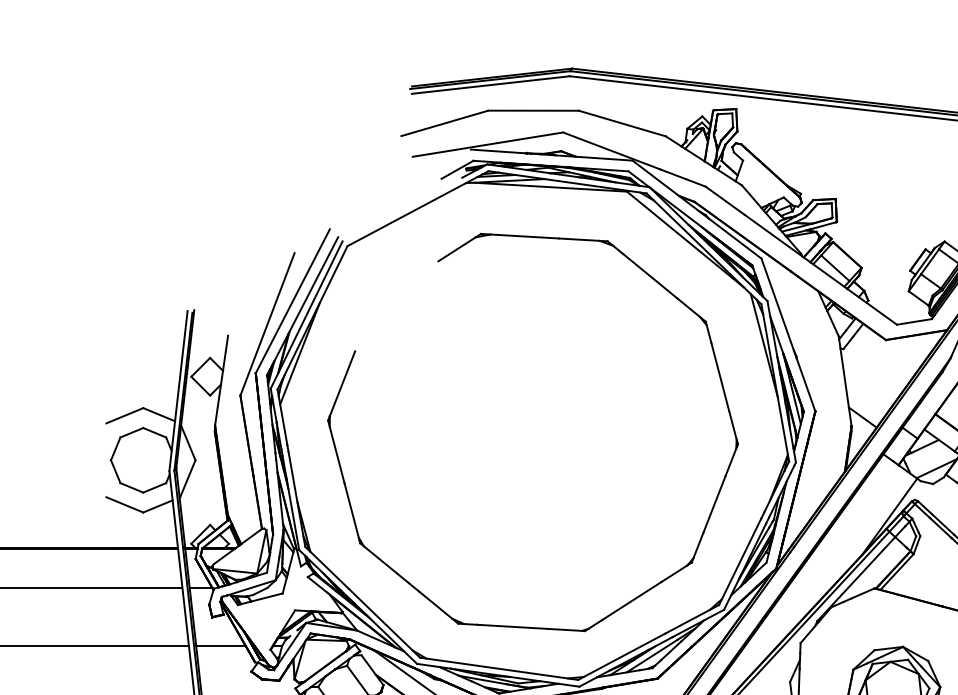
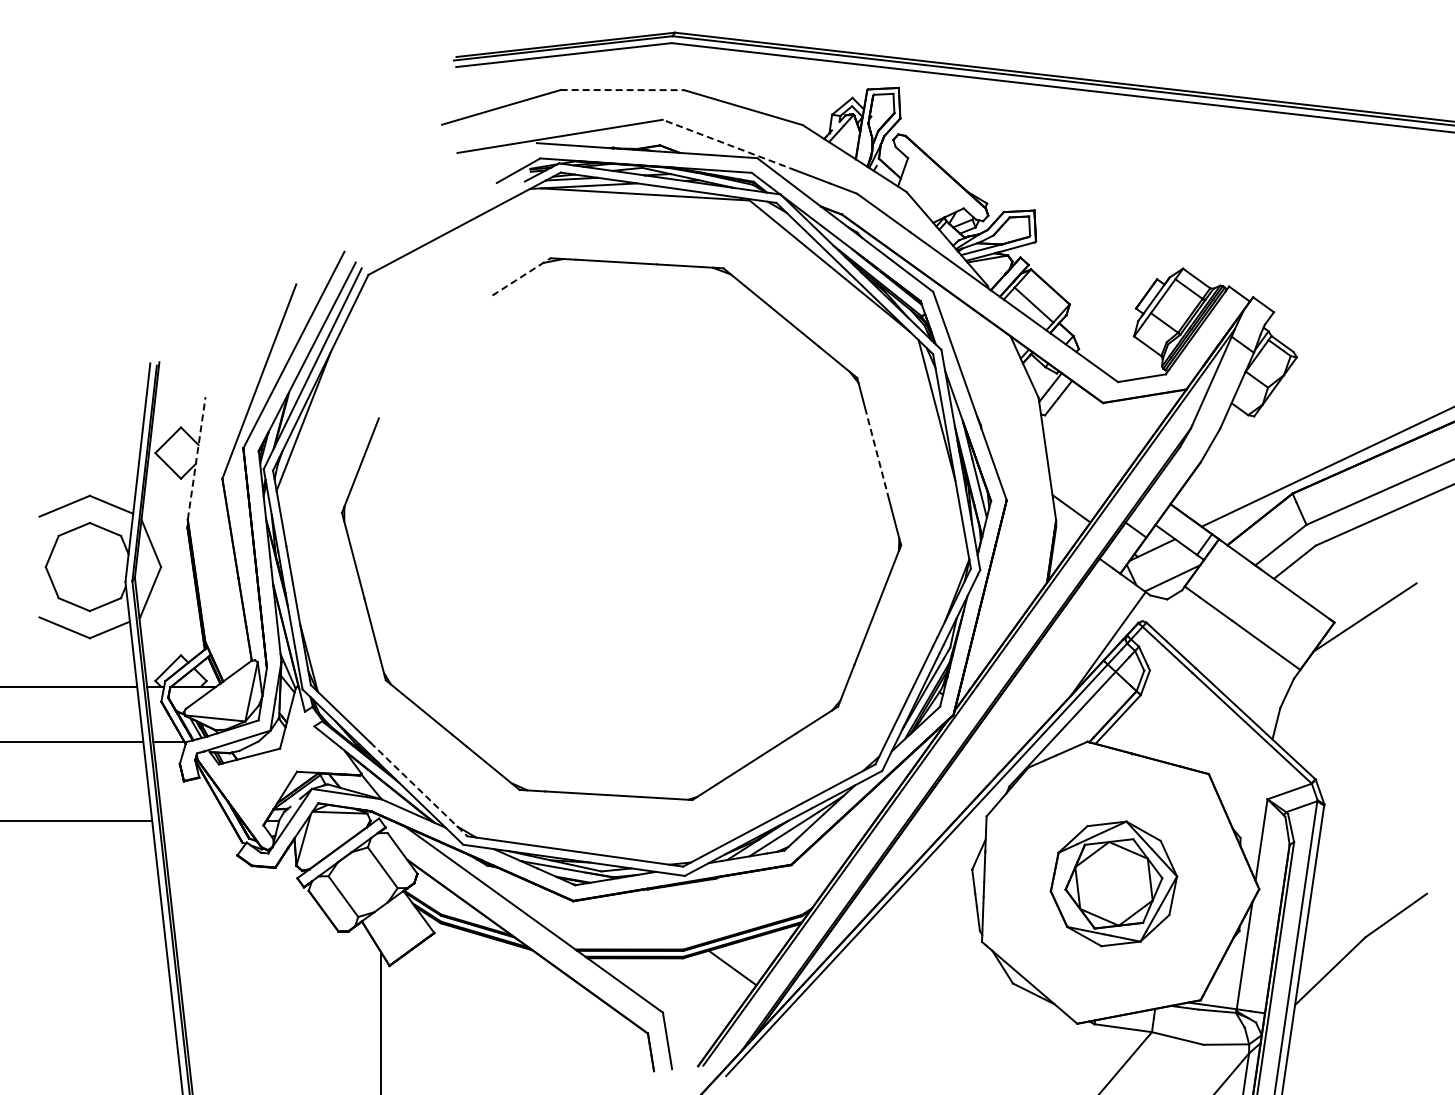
line: (533, 110) -> (622, 90), solid -> dashed
line: (611, 150) -> (728, 144), solid -> dashed
line: (459, 247) -> (521, 276), solid -> dashed
line: (719, 377) -> (876, 453), solid -> dashed
line: (221, 380) -> (196, 458), solid -> dashed
line: (384, 623) -> (418, 789), solid -> dashed
line: (220, 646) -> (195, 820), removed

